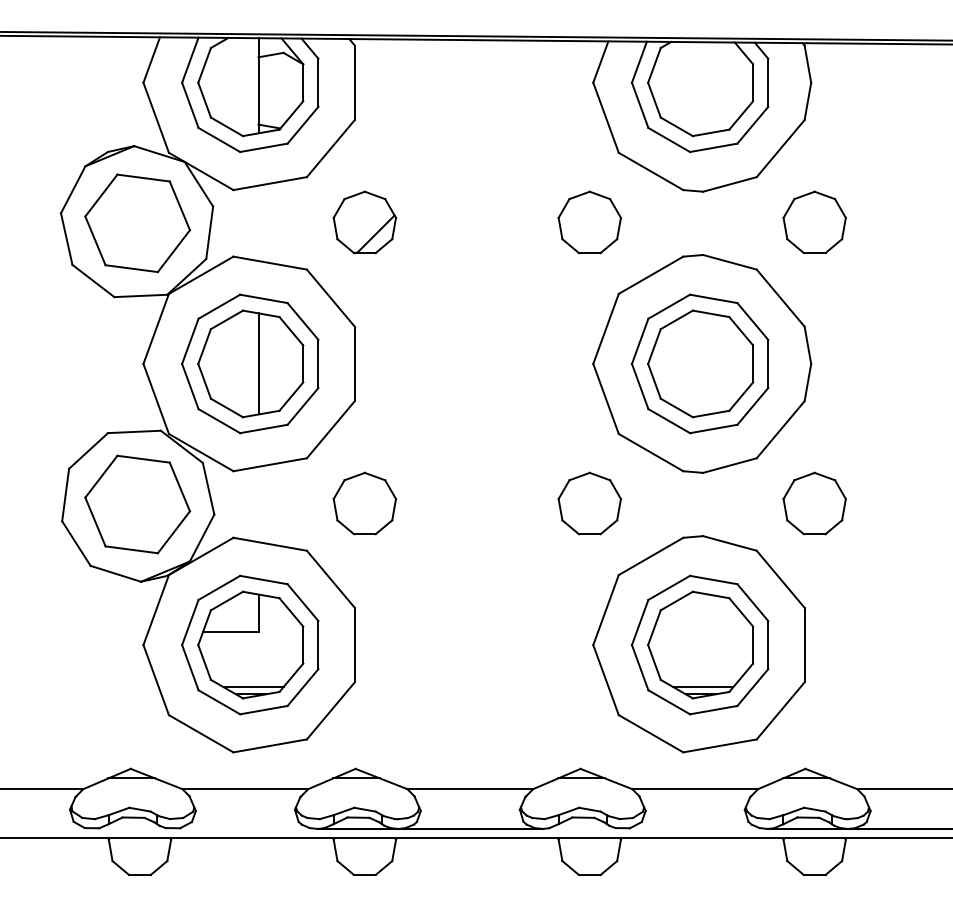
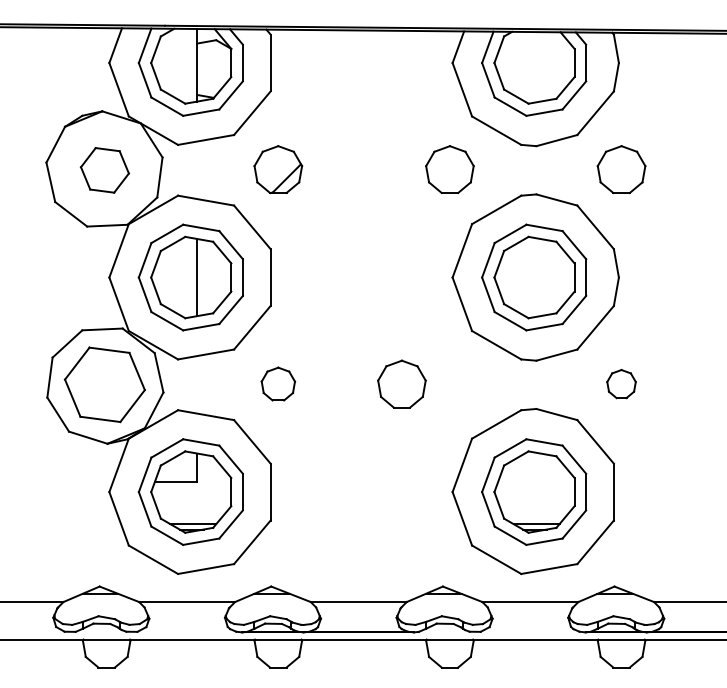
part: (137, 223) -> (104, 170), size x0.6
part: (365, 502) -> (278, 383), size x0.7
part: (589, 502) -> (401, 383), moved
part: (814, 502) -> (621, 383), size x0.6

